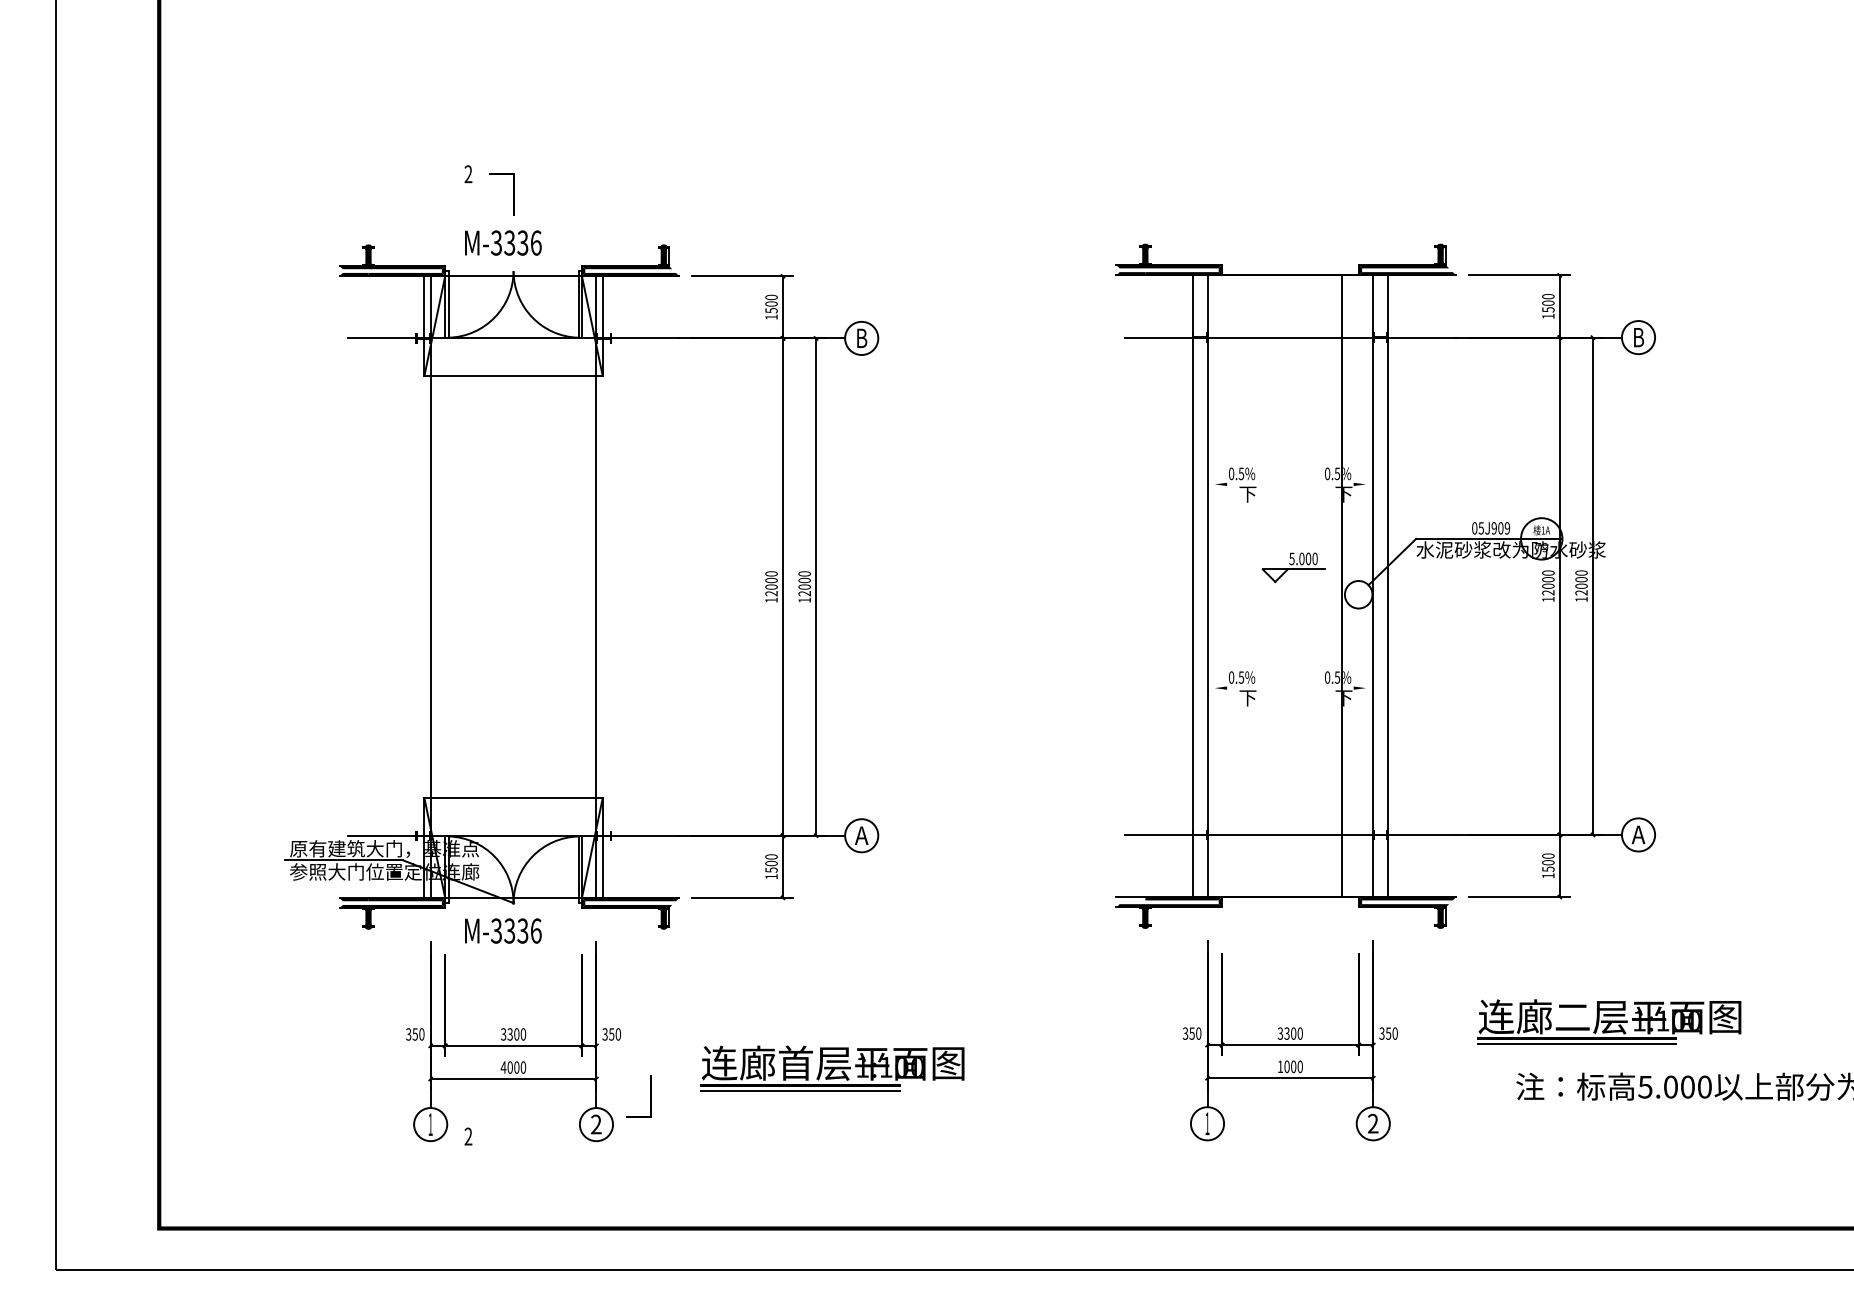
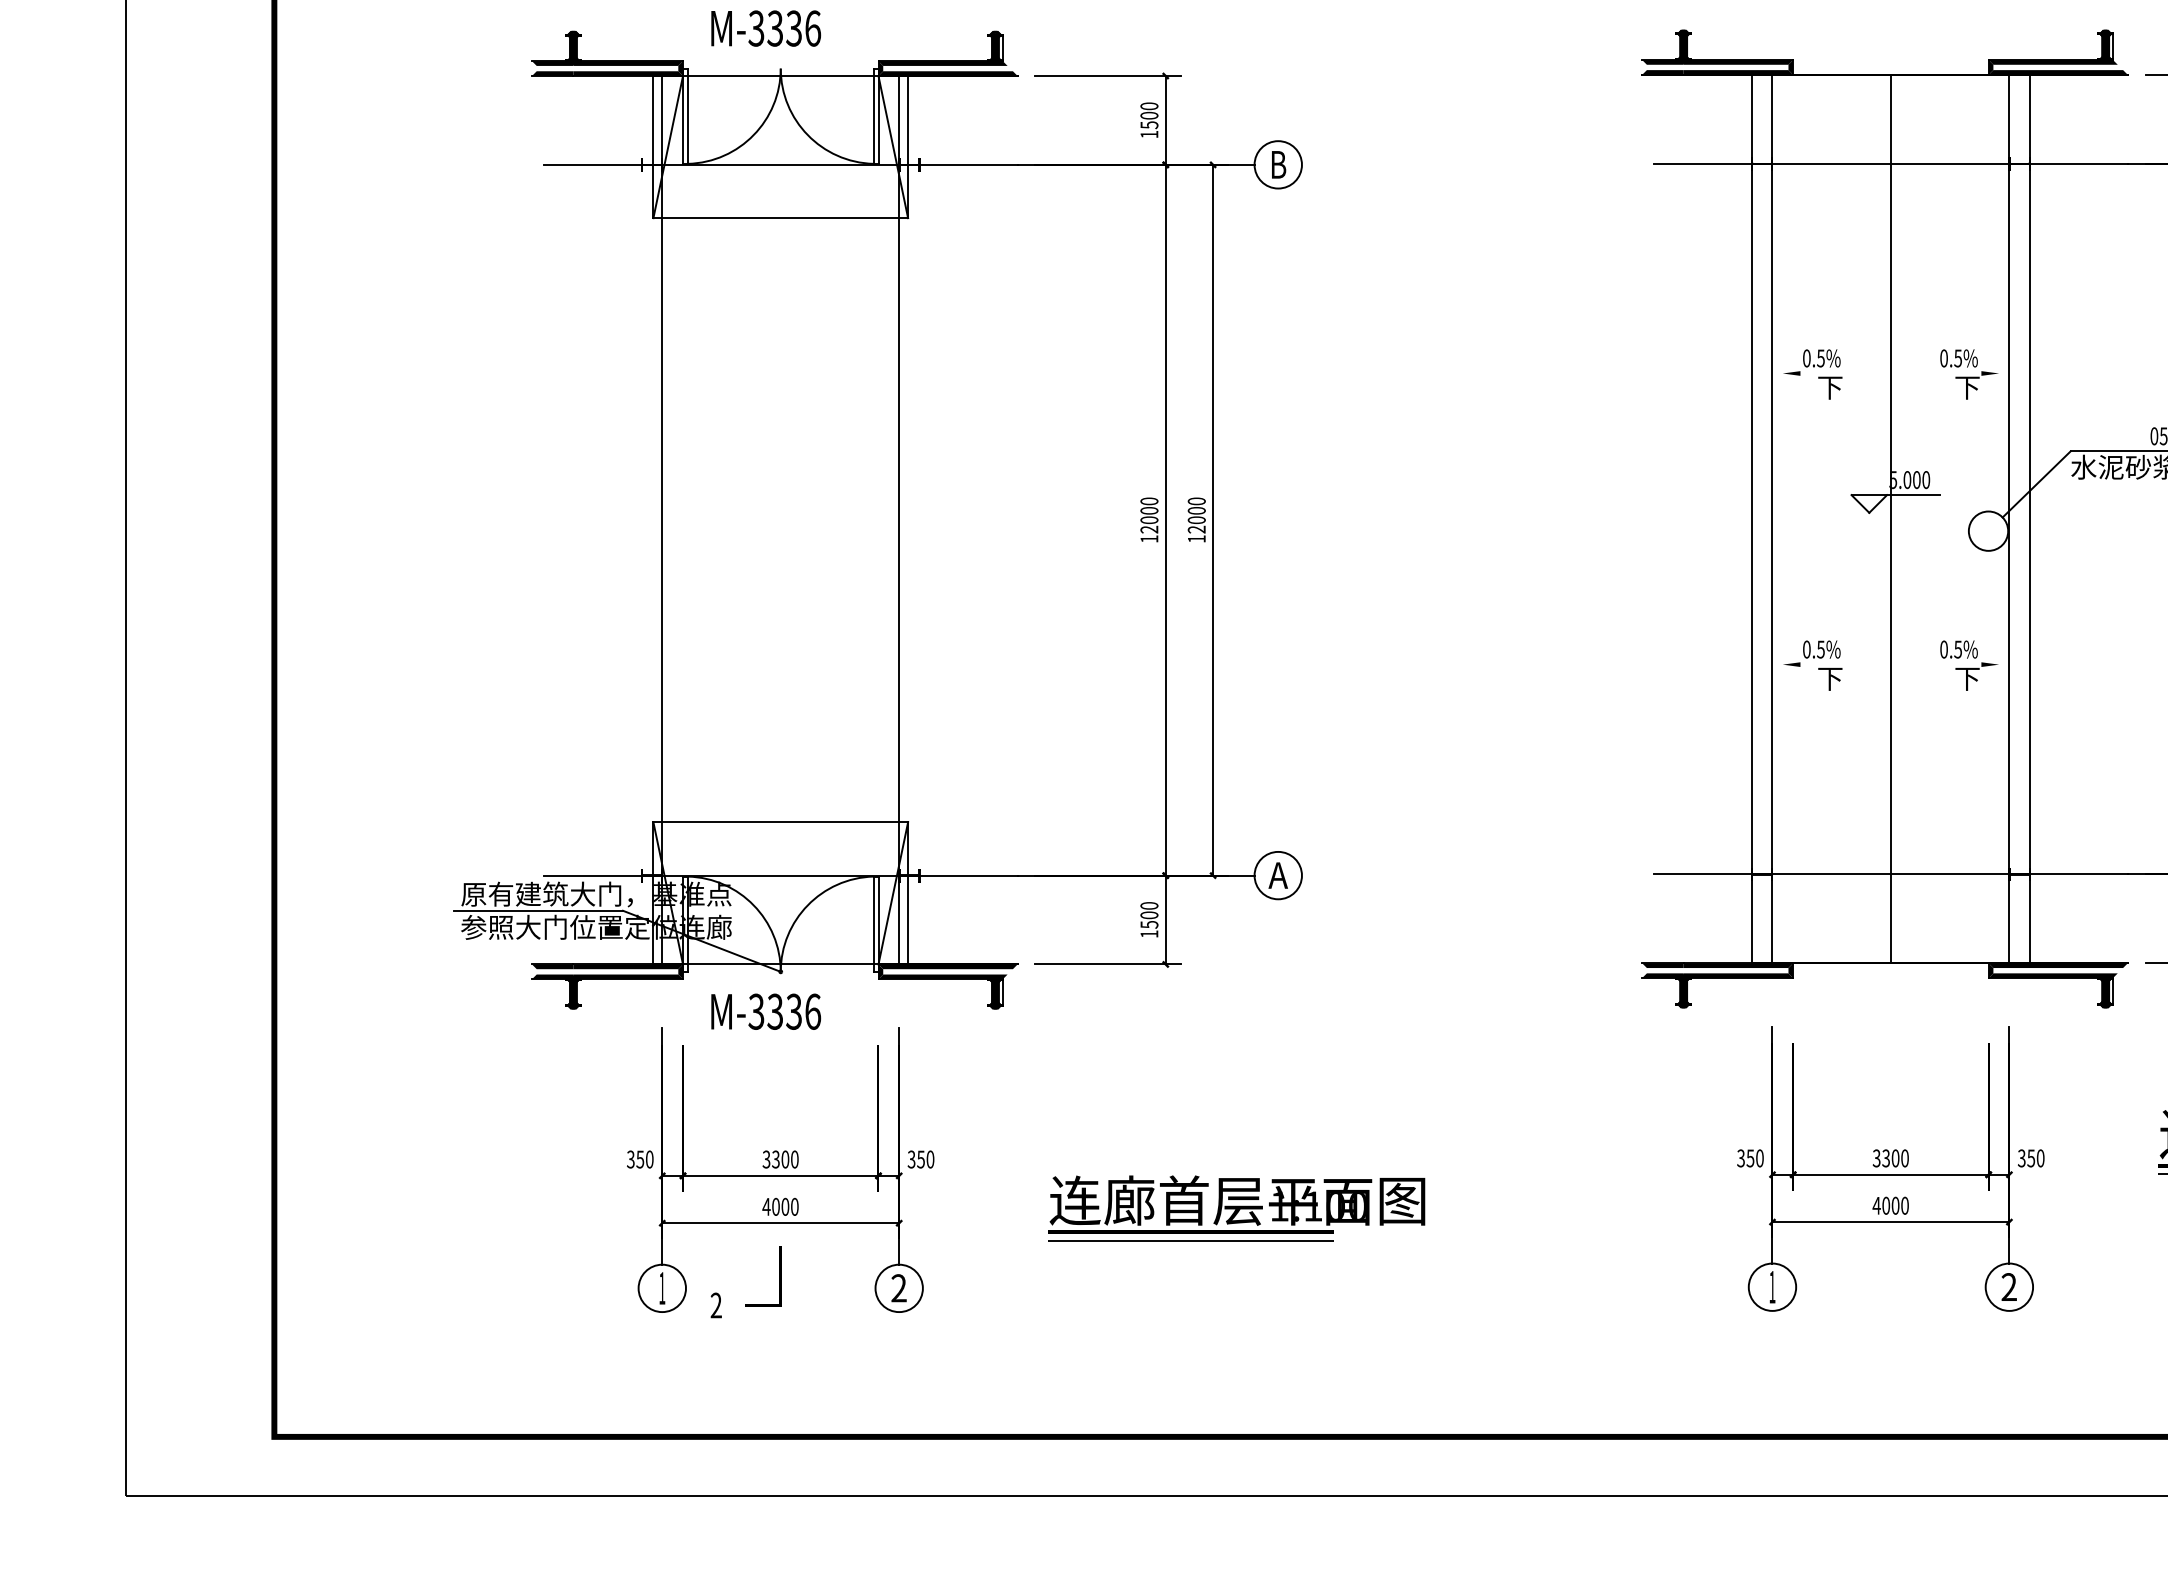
line: (1342, 586) -> (1891, 519), moved
fill: (1130, 898) -> (1662, 965), added
text: (1280, 1066) -> (1876, 1205), 1000 -> 4000
line: (650, 1096) -> (780, 1276), moved

